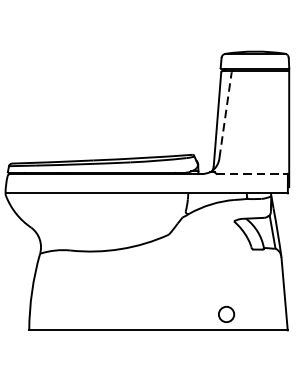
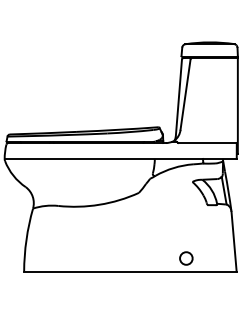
line: (225, 114) -> (185, 94), dashed -> solid
line: (252, 173) -> (207, 142), dashed -> solid

